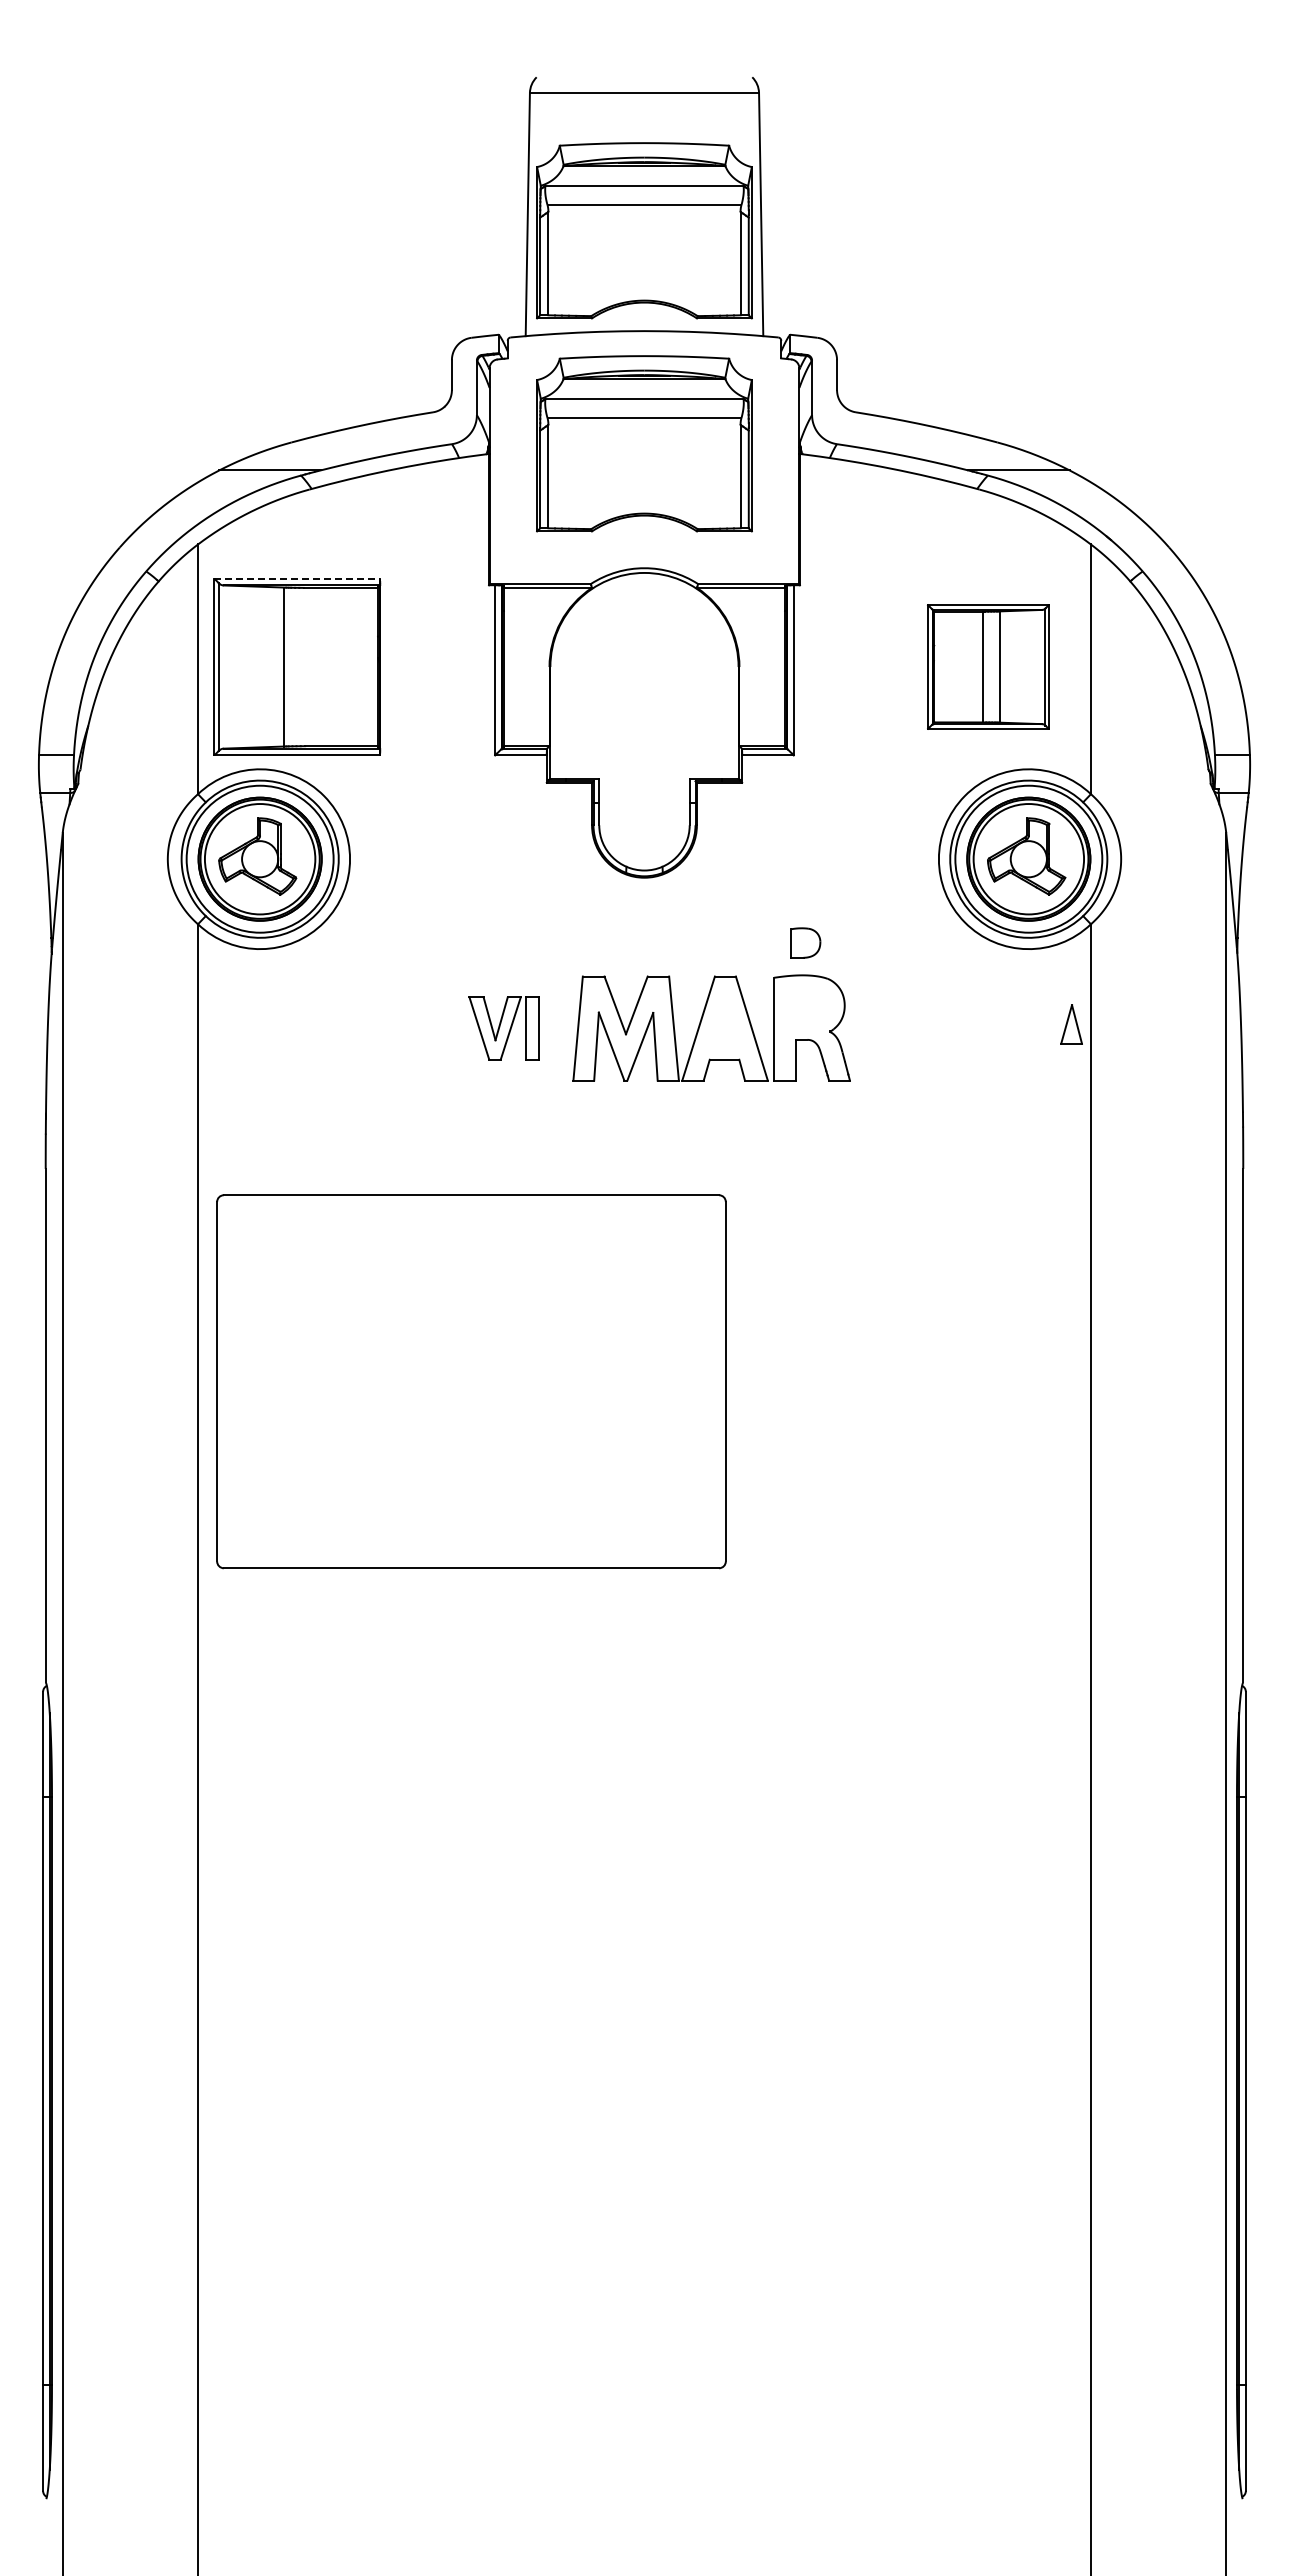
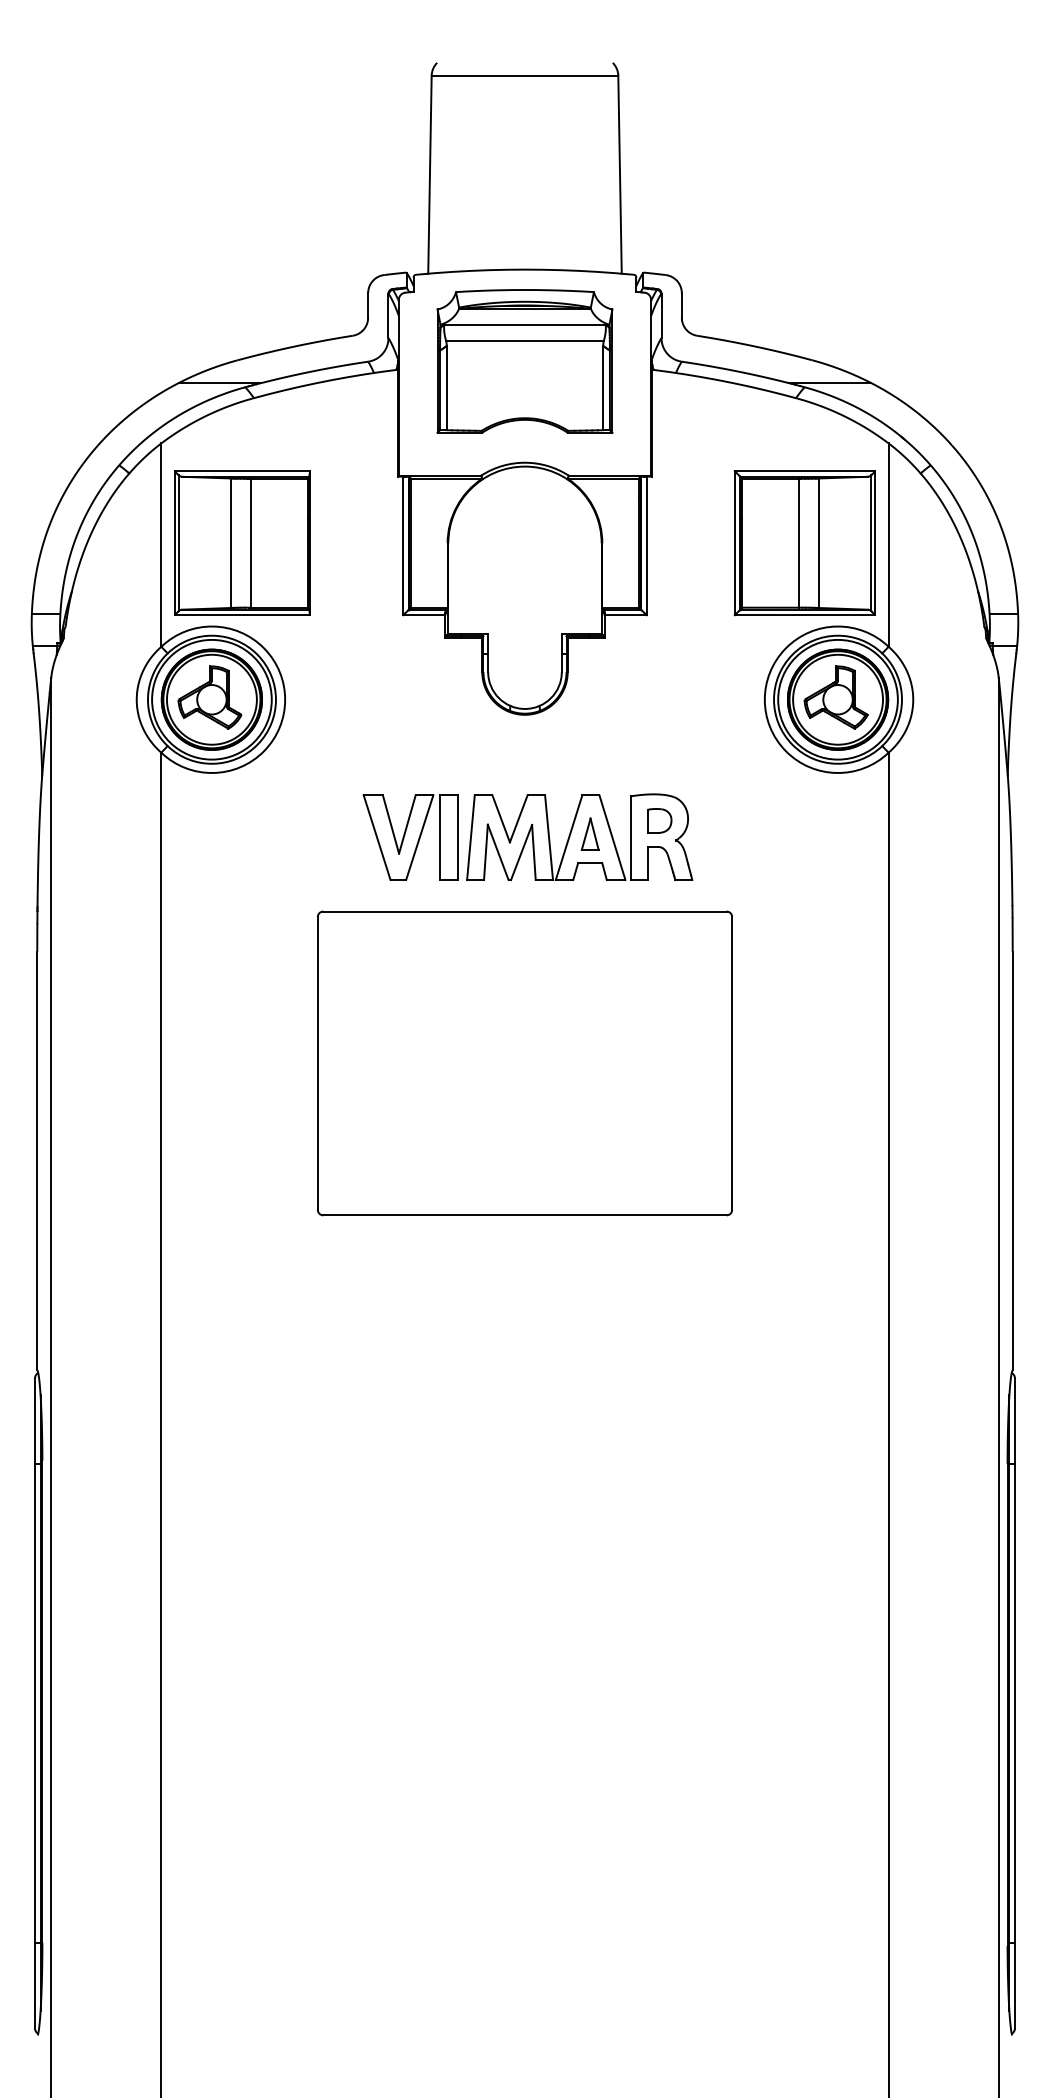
part: (644, 230) -> (525, 187), removed
line: (297, 578) -> (242, 471), dashed -> solid
line: (308, 666) -> (251, 542), added
part: (988, 666) -> (805, 542), size x1.43
part: (805, 942) -> (659, 820), moved
part: (1071, 1024) -> (590, 834), moved
part: (503, 1028) -> (410, 837), size x1.67
part: (471, 1381) -> (525, 1063), moved

